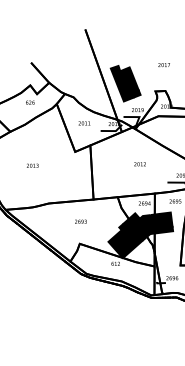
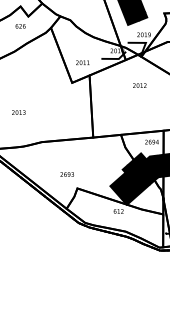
text: (84, 123) -> (82, 62), moved
text: (139, 164) -> (139, 85), moved
text: (32, 165) -> (18, 112), moved
text: (80, 221) -> (66, 174), moved

